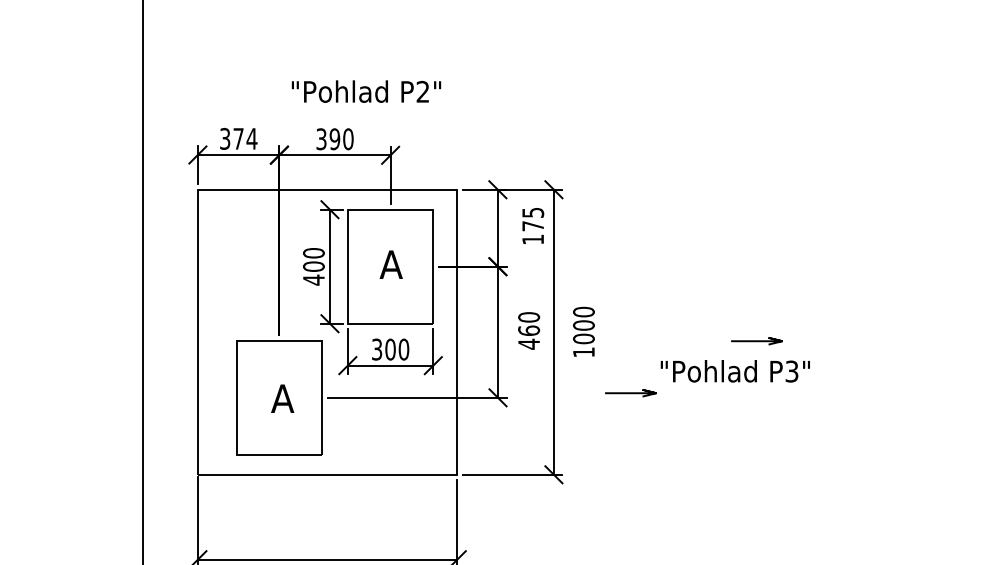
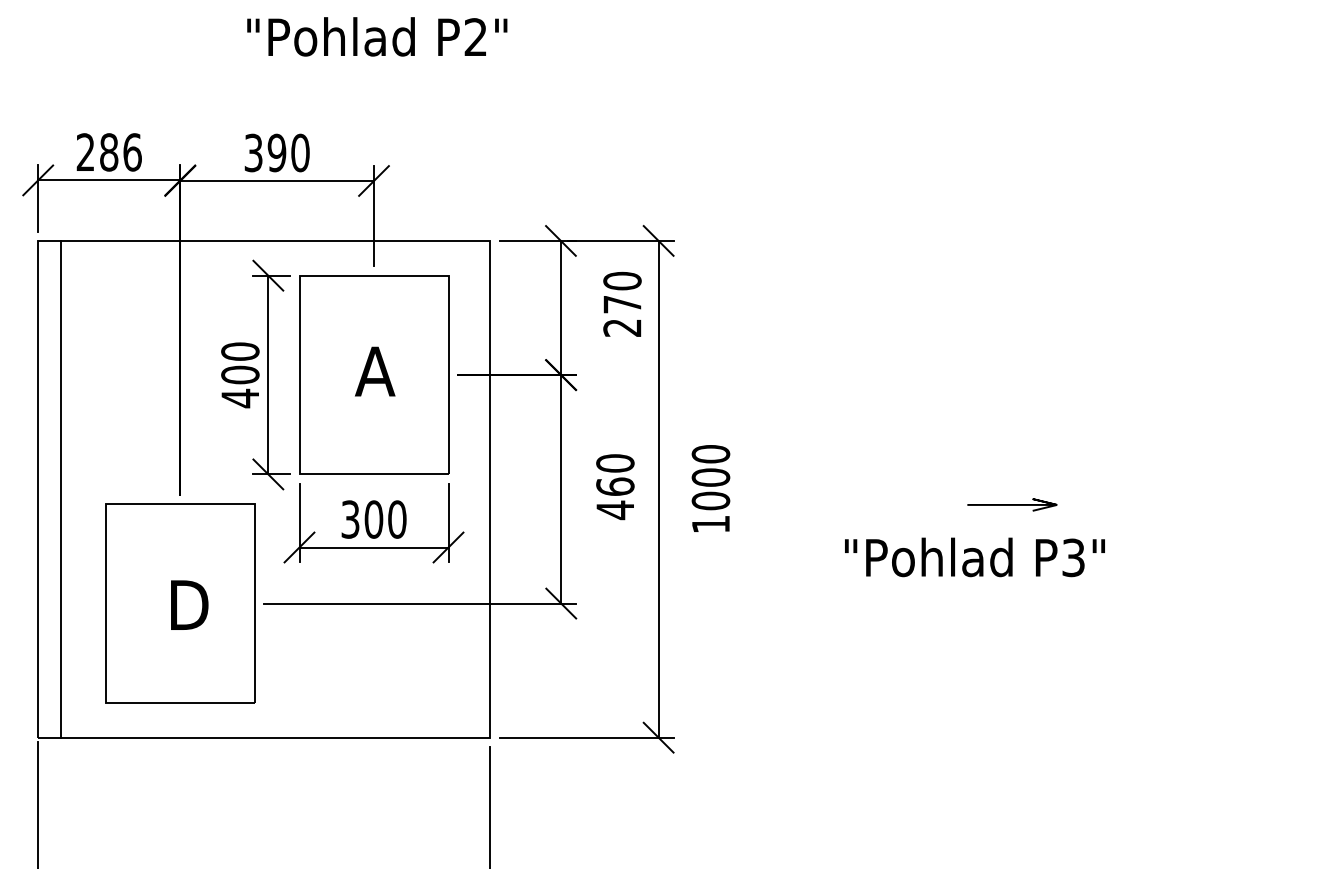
text: (366, 91) -> (377, 36), moved
text: (238, 138) -> (108, 151), 374 -> 286
text: (533, 225) -> (623, 303), 175 -> 270
line: (210, 331) -> (60, 488), added
line: (630, 393) -> (792, 596), removed
text: (283, 398) -> (187, 604), A -> D

